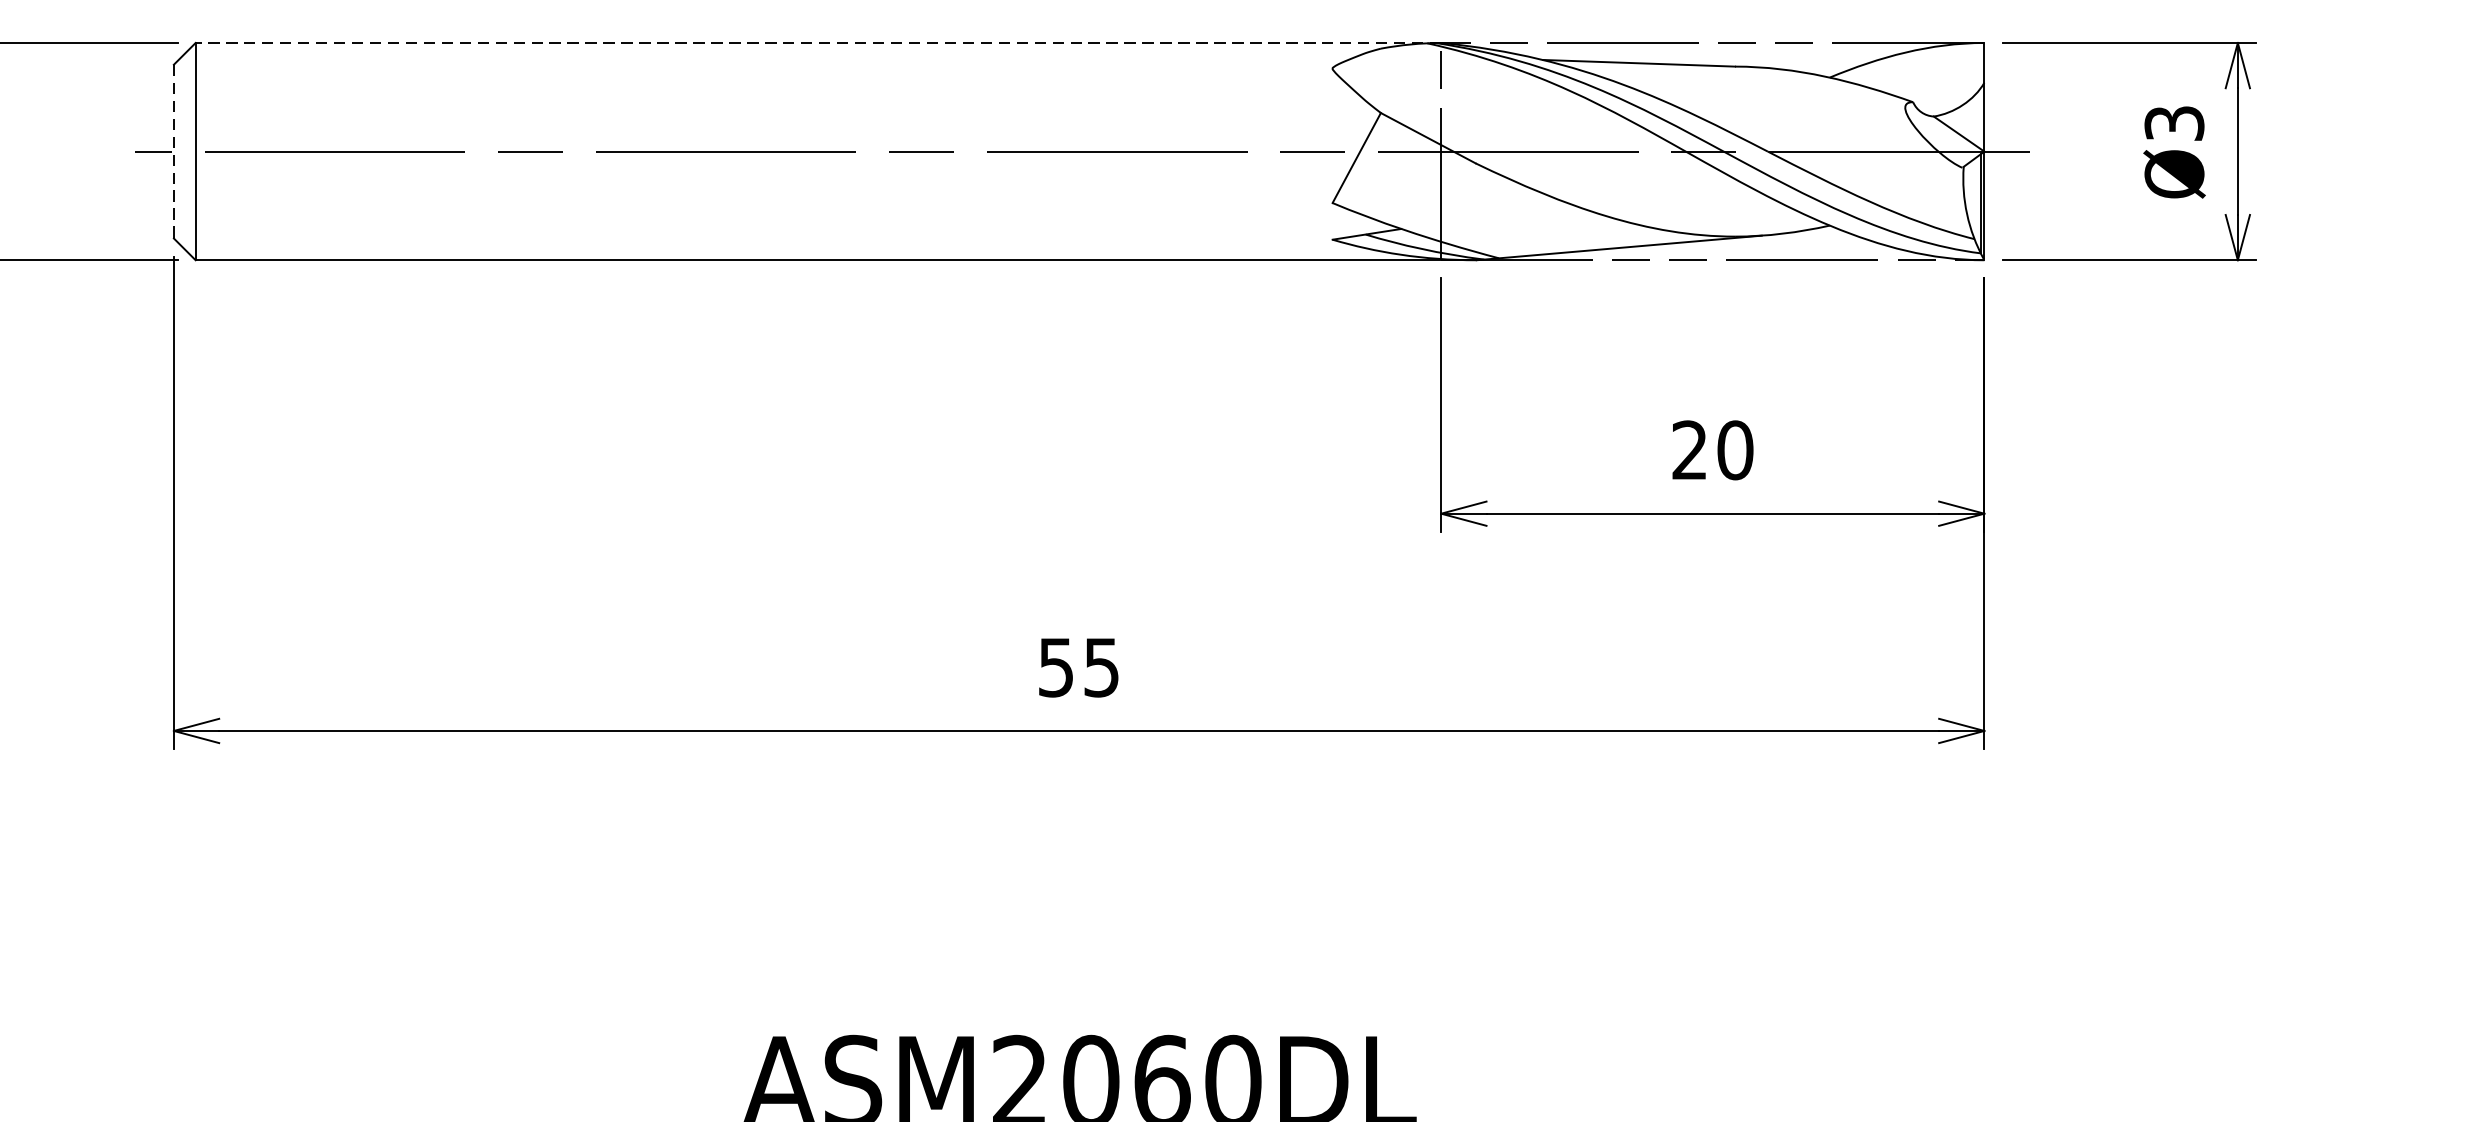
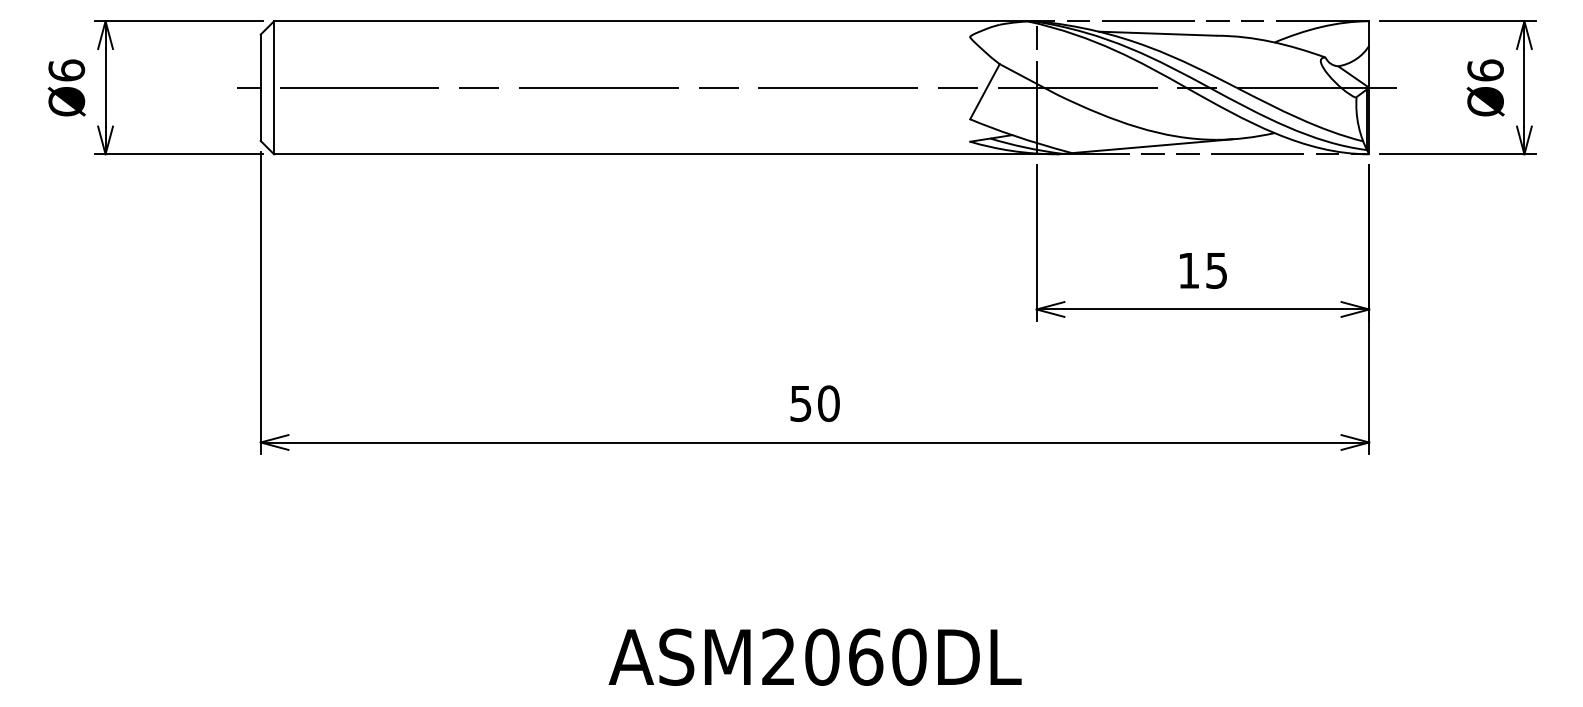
line: (817, 43) -> (654, 21), dashed -> solid
text: (2174, 123) -> (1485, 70), Ø3 -> Ø6
line: (173, 152) -> (260, 88), dashed -> solid
text: (1712, 450) -> (1202, 270), 20 -> 15
text: (1101, 667) -> (828, 403), 55 -> 50

